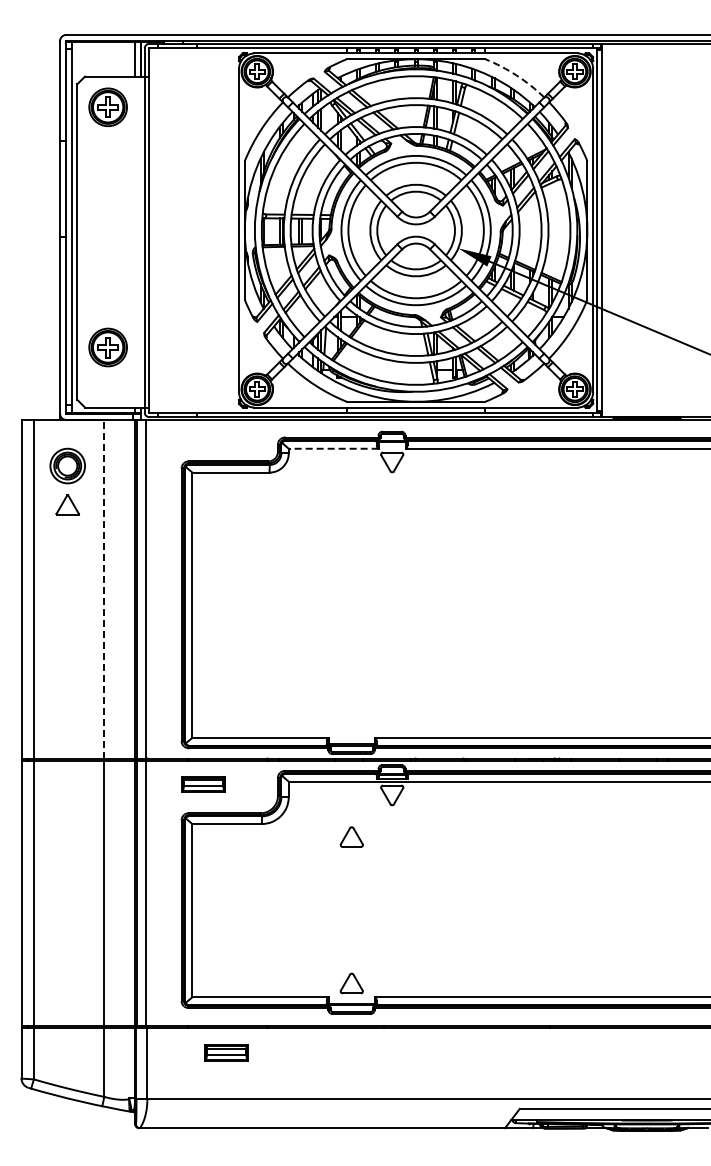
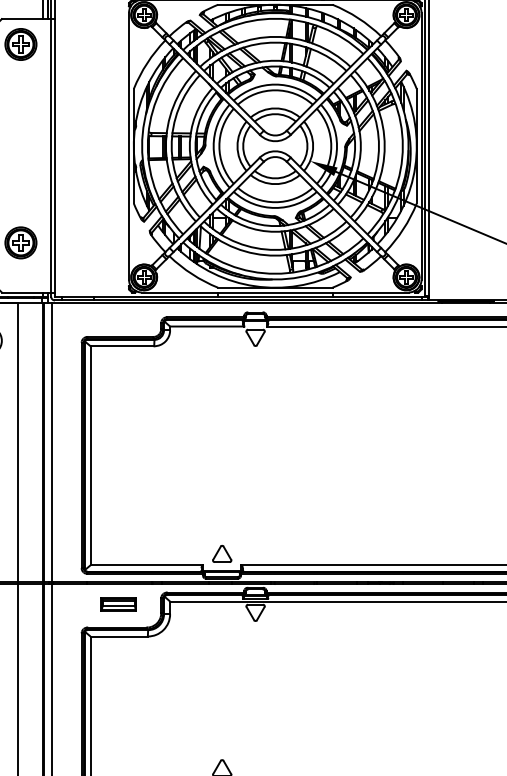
arc: (516, 75) -> (358, 18), dashed -> solid
line: (333, 448) -> (207, 326), dashed -> solid
line: (104, 588) -> (17, 441), dashed -> solid
part: (203, 784) -> (118, 604), moved
part: (351, 836) -> (221, 553), moved

